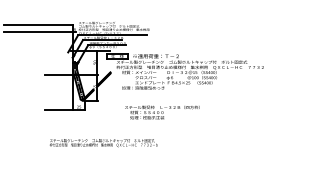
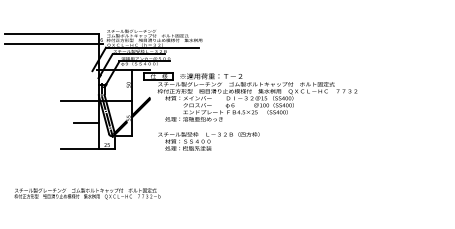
line: (63, 91) -> (86, 123), added
text: (162, 112) -> (208, 141), moved
text: (103, 142) -> (87, 193), moved

